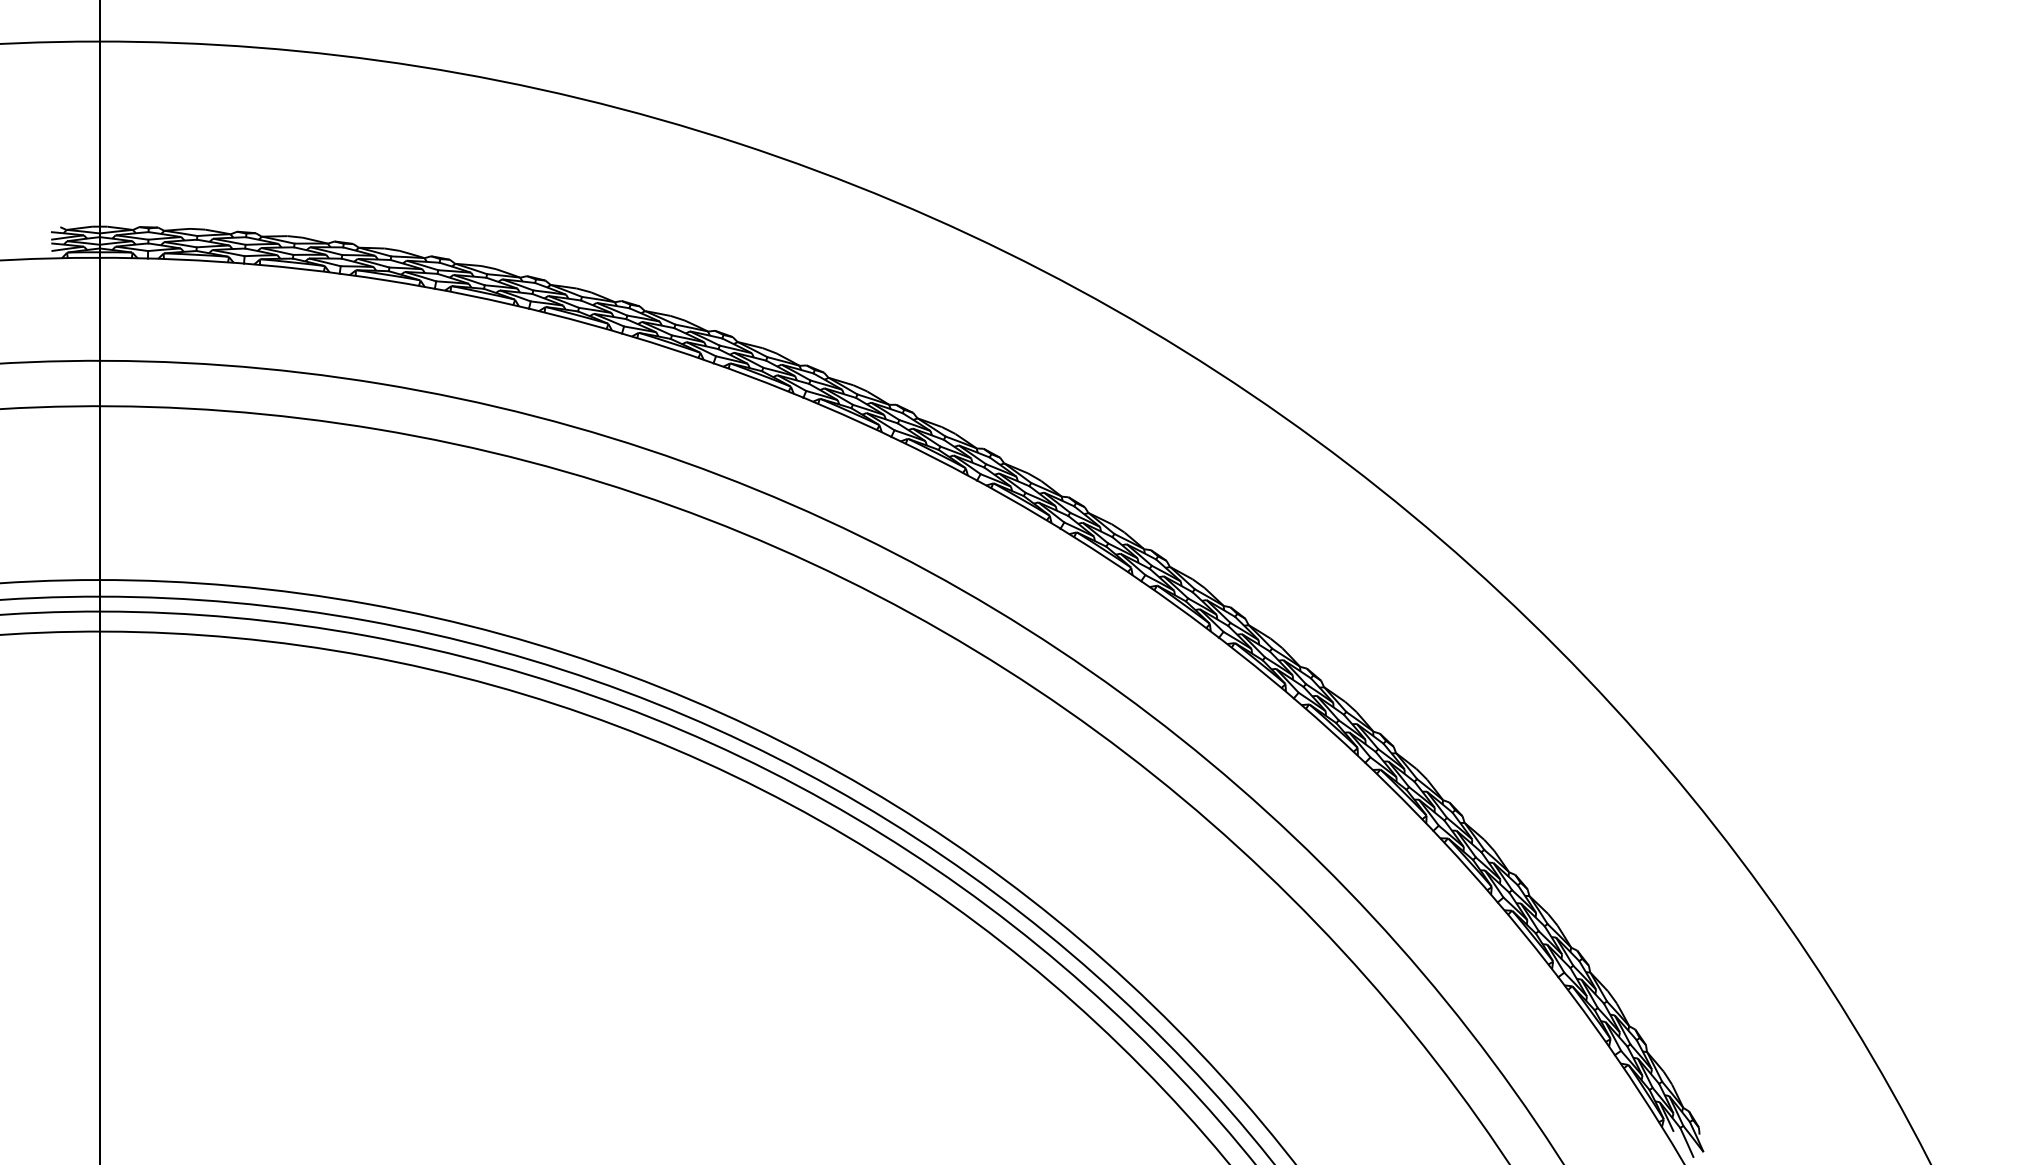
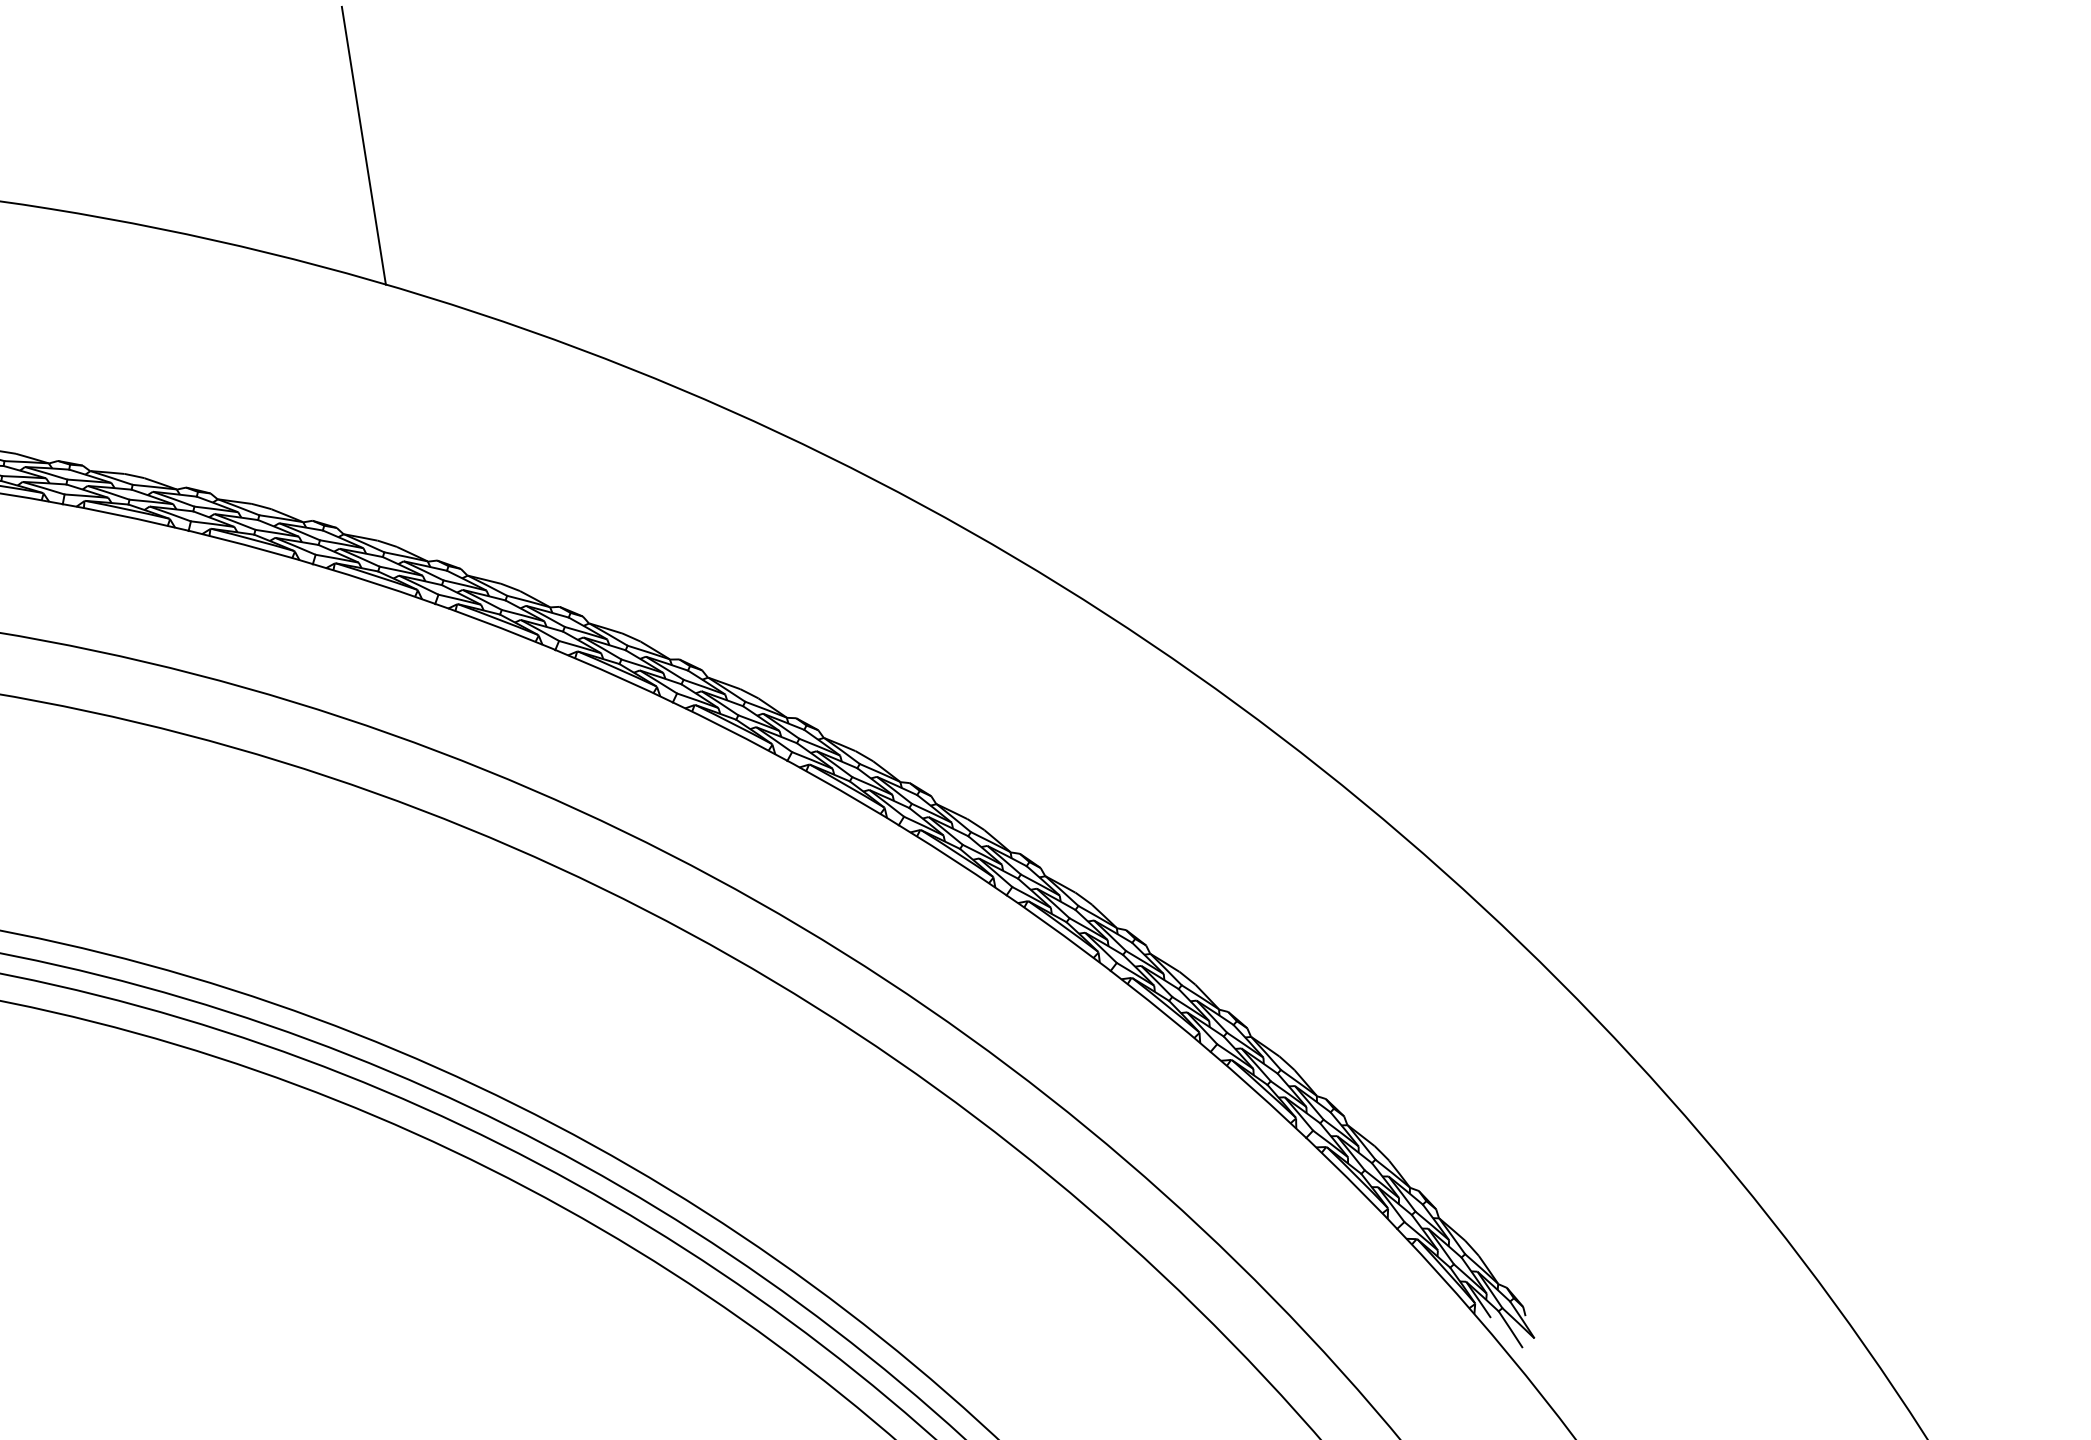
line: (978, 133) -> (364, 145), added

